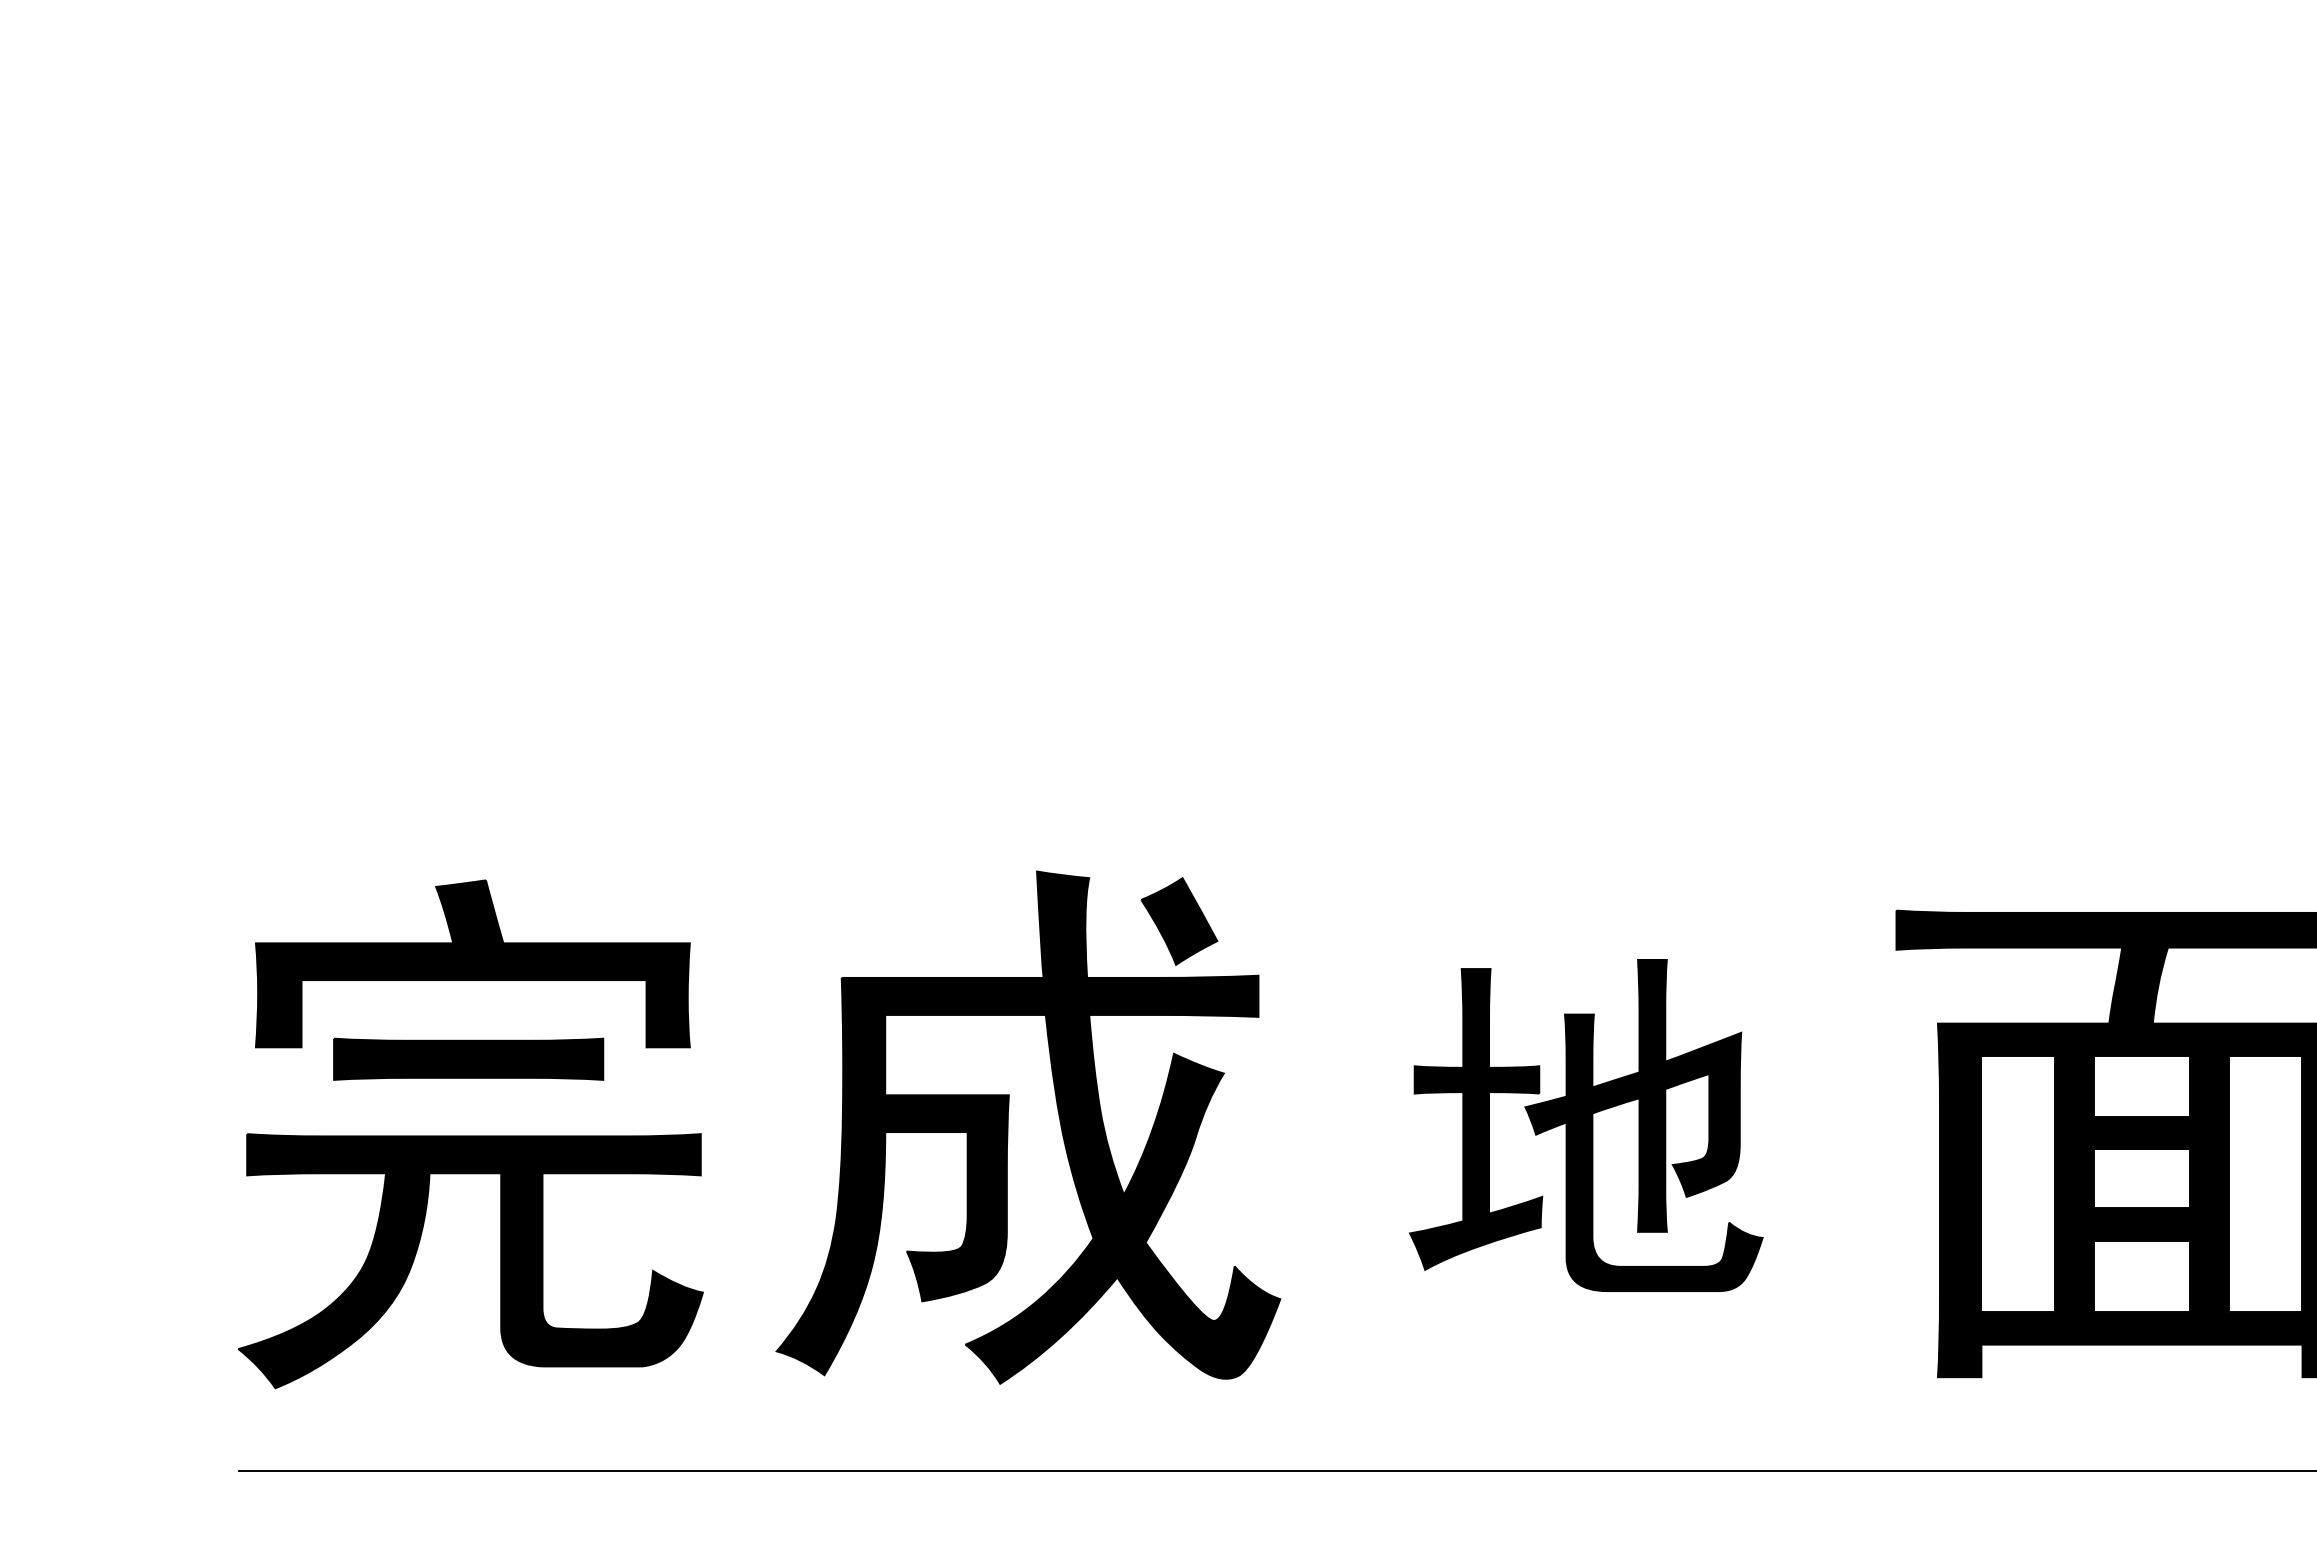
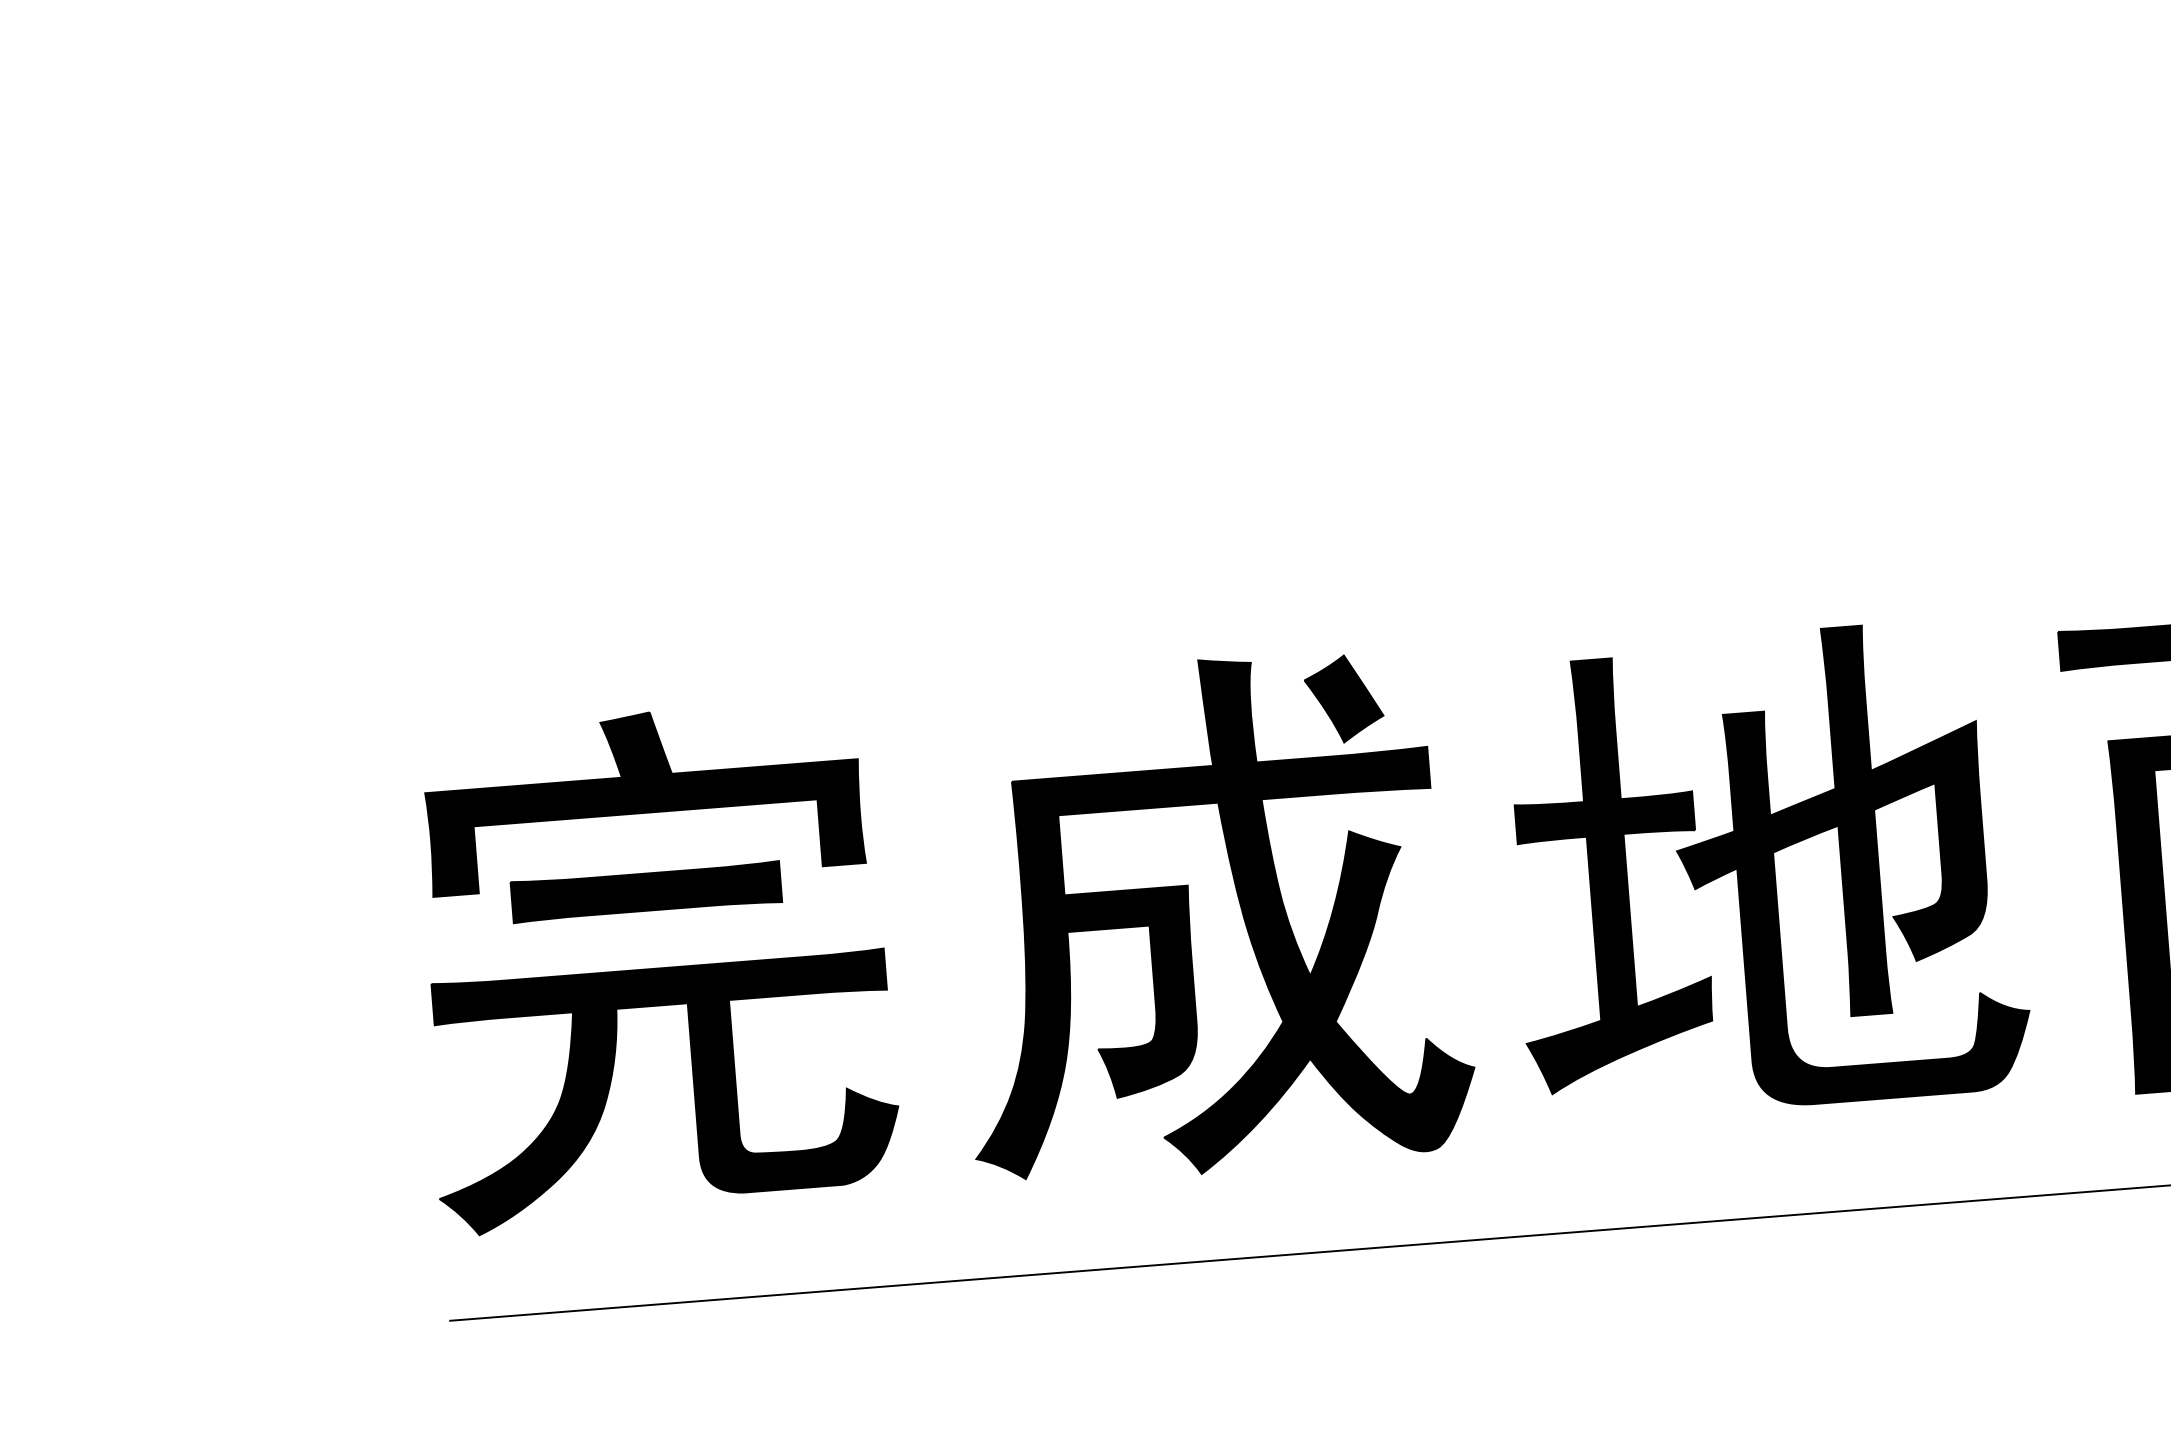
part: (1586, 1125) -> (1765, 870), size x1.43

